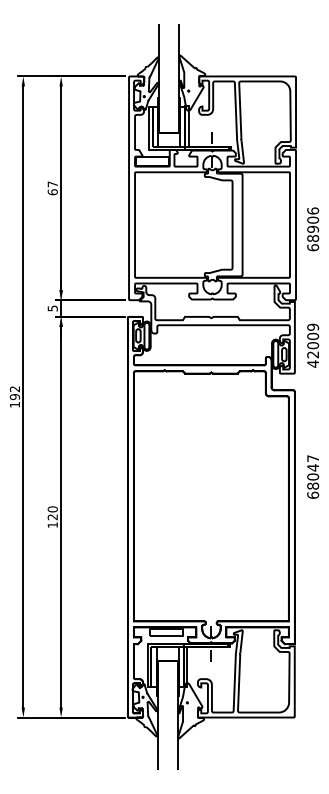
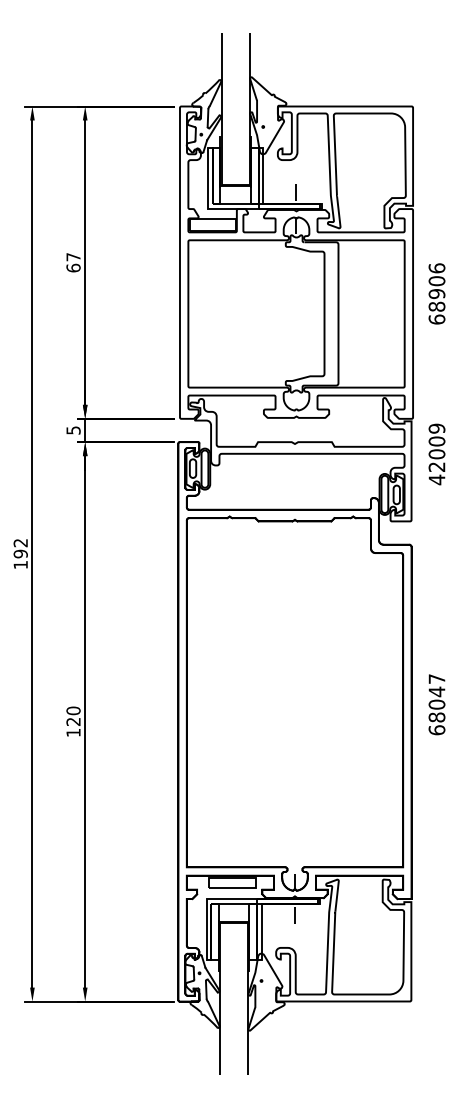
text: (312, 229) -> (436, 293), moved
text: (312, 345) -> (436, 454), moved
text: (312, 476) -> (436, 704), moved

